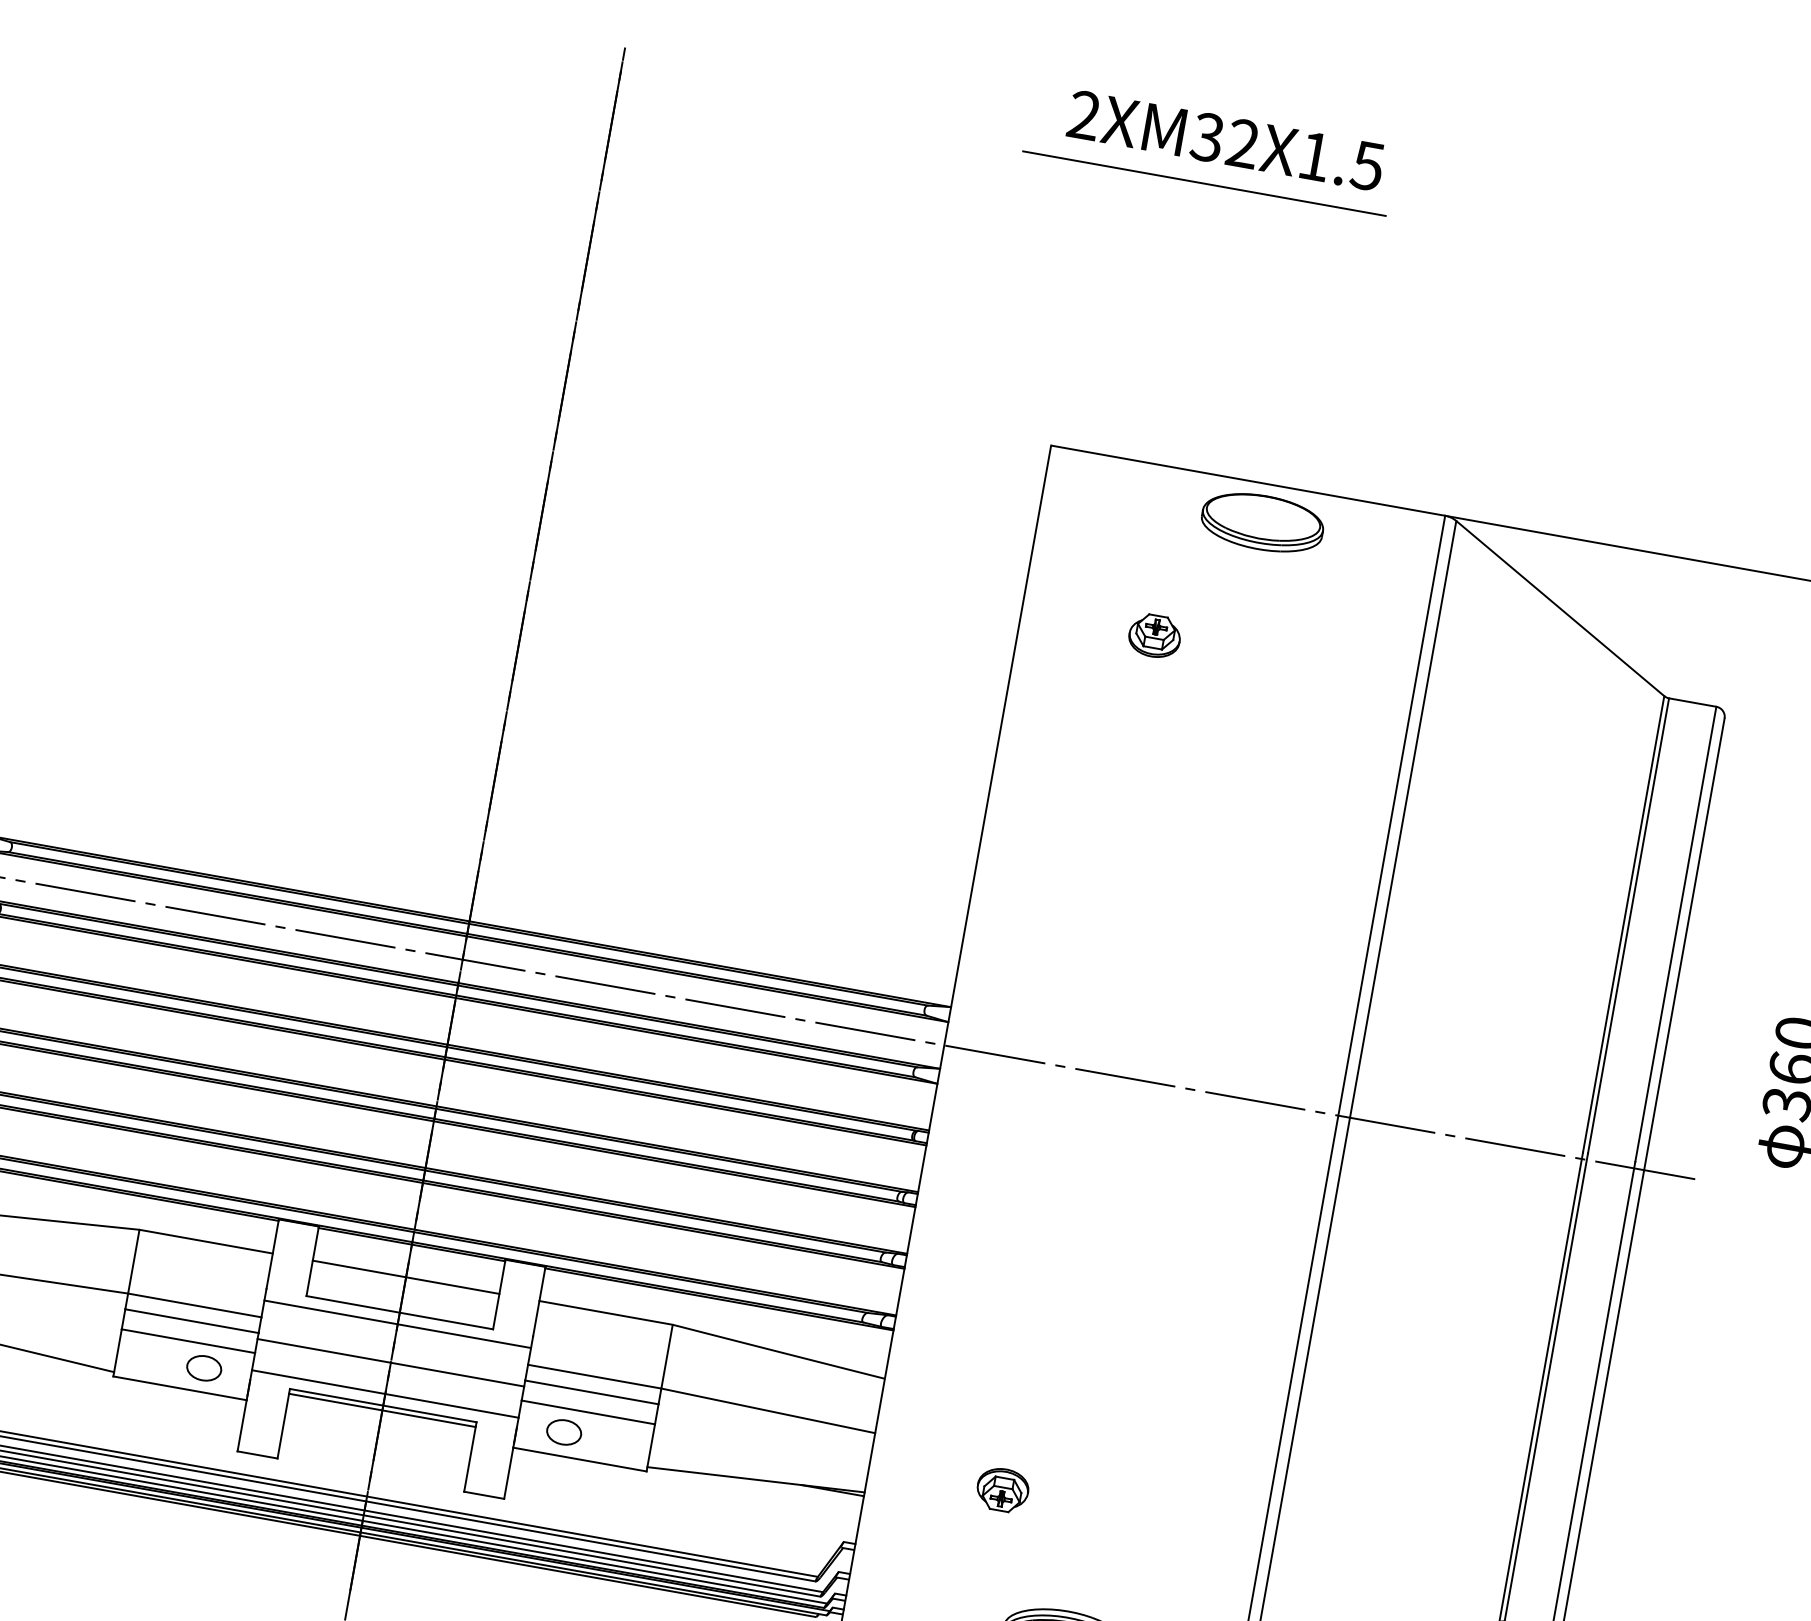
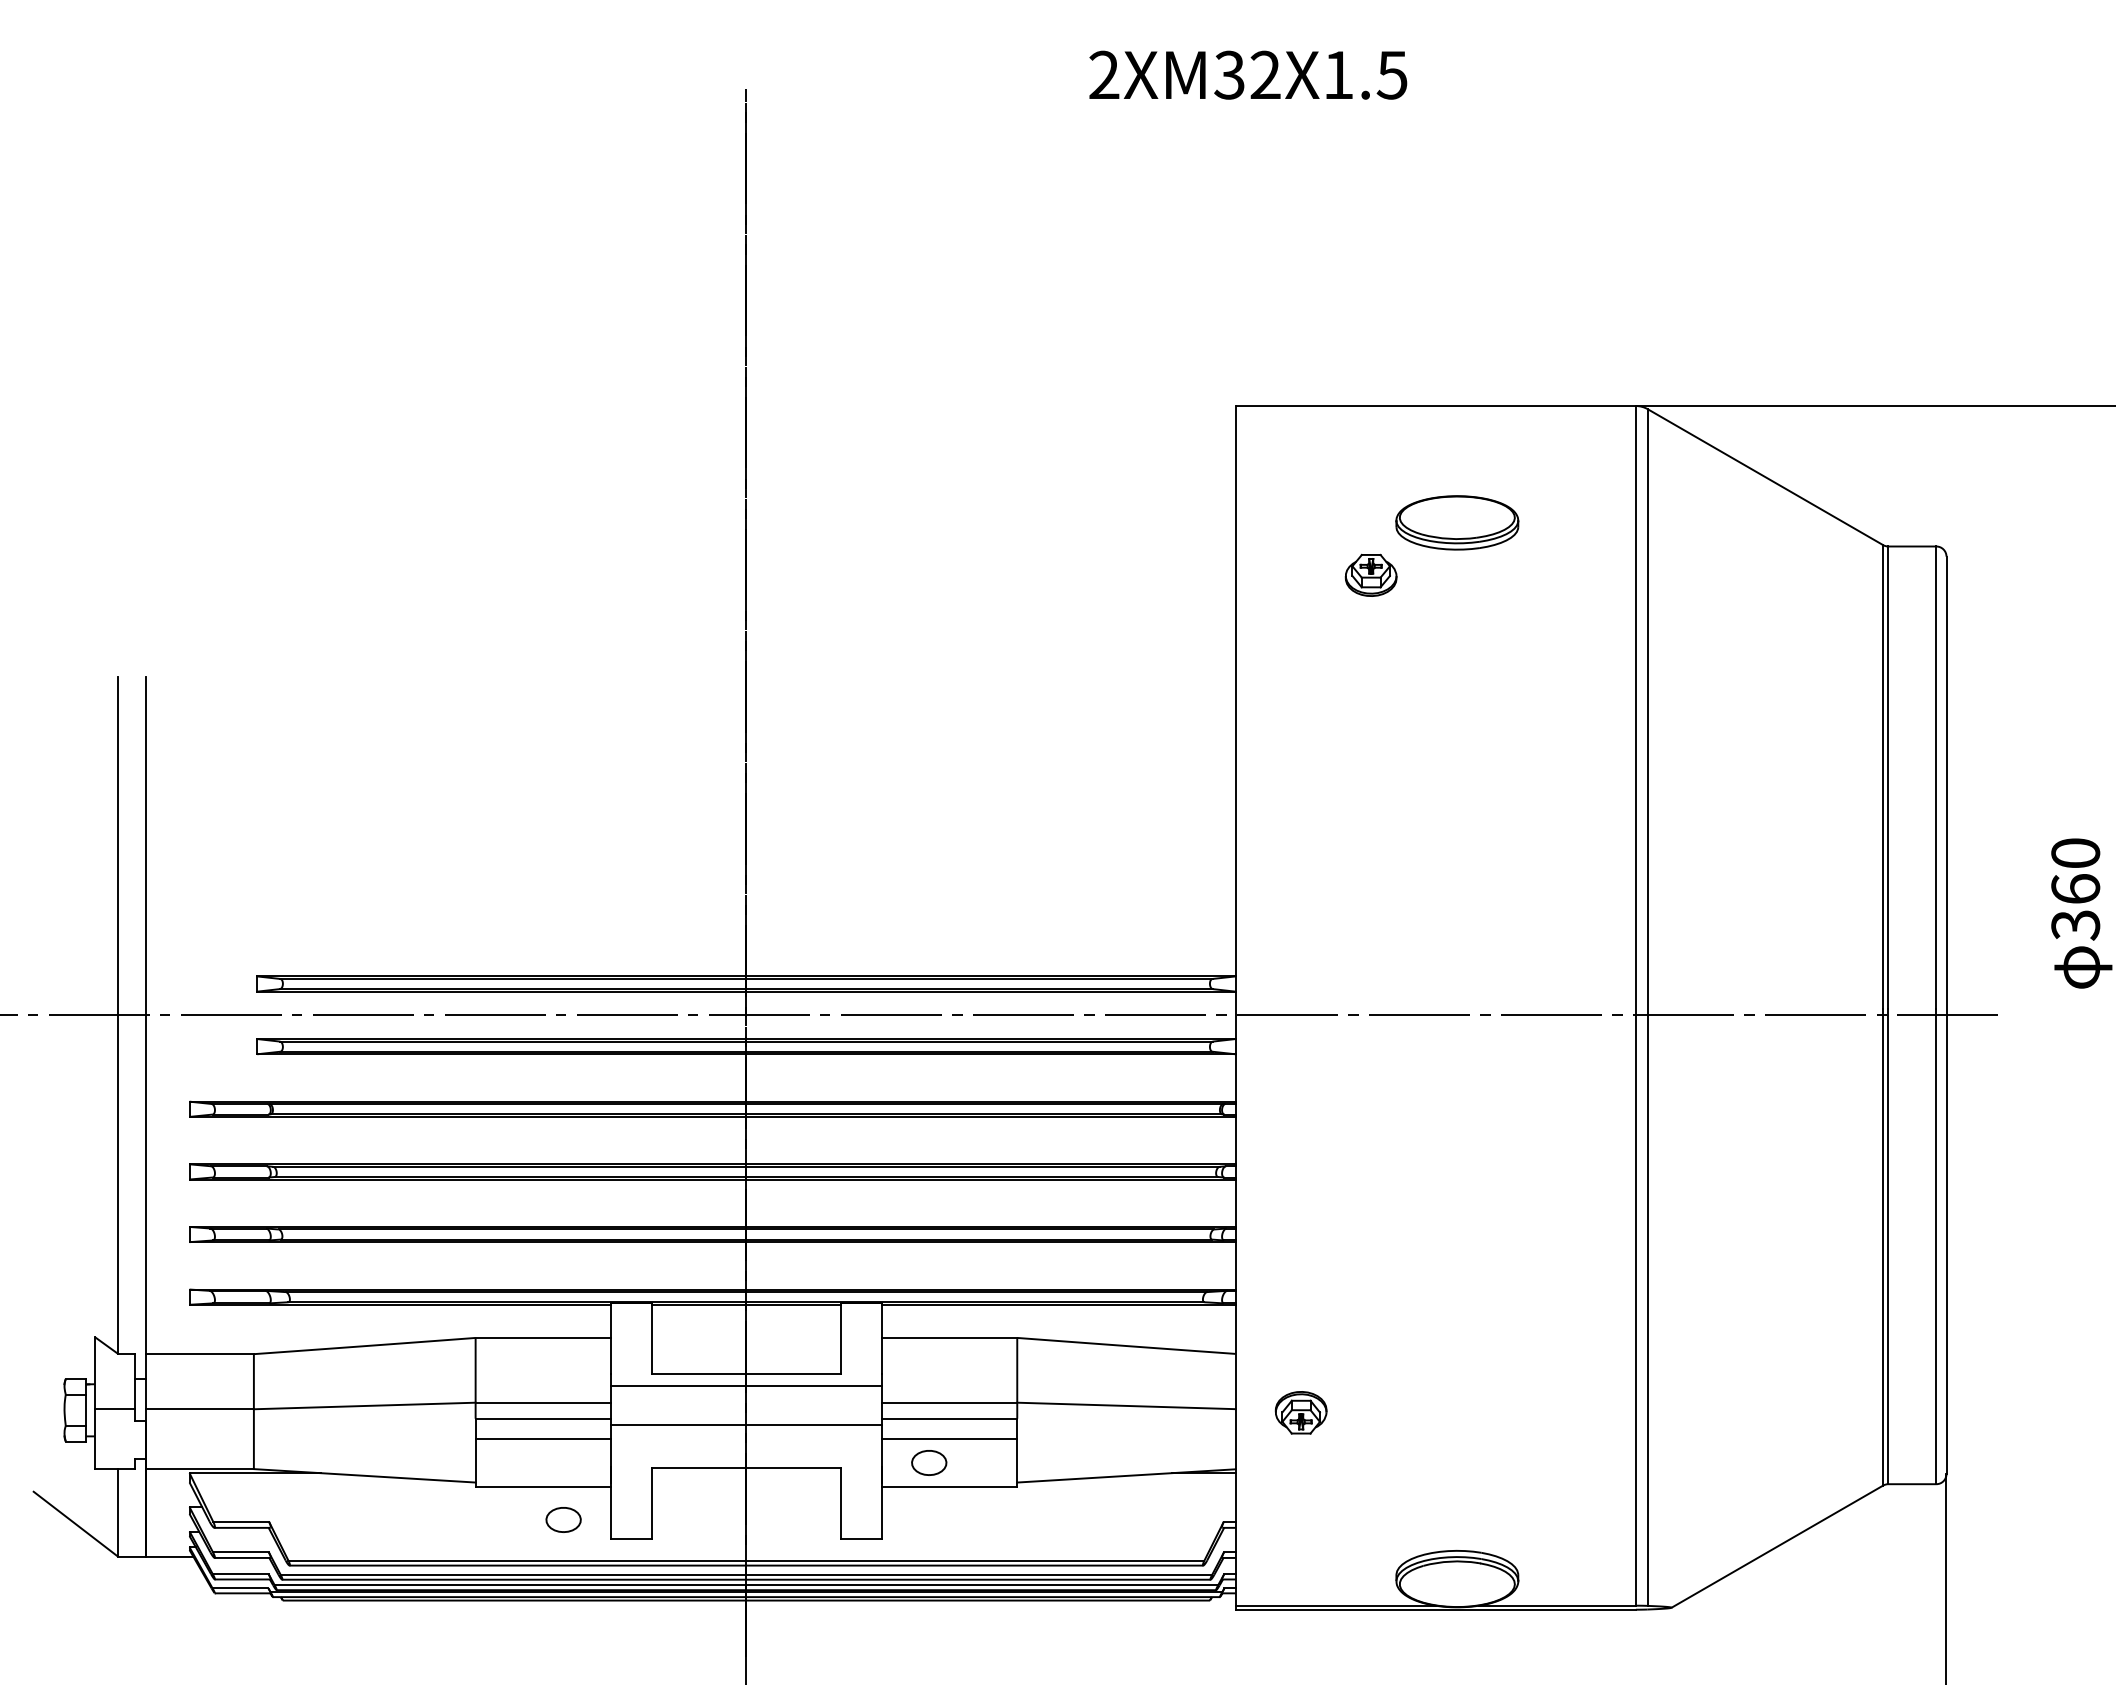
text: (1226, 140) -> (1248, 74), moved
line: (1204, 182) -> (1340, 120), removed
part: (1262, 522) -> (1457, 522), moved
line: (406, 1276) -> (746, 1337), removed
part: (204, 1367) -> (563, 1519), moved
line: (385, 1394) -> (746, 1456), removed
line: (382, 1410) -> (746, 1473), removed
part: (1002, 1489) -> (1300, 1412), moved

